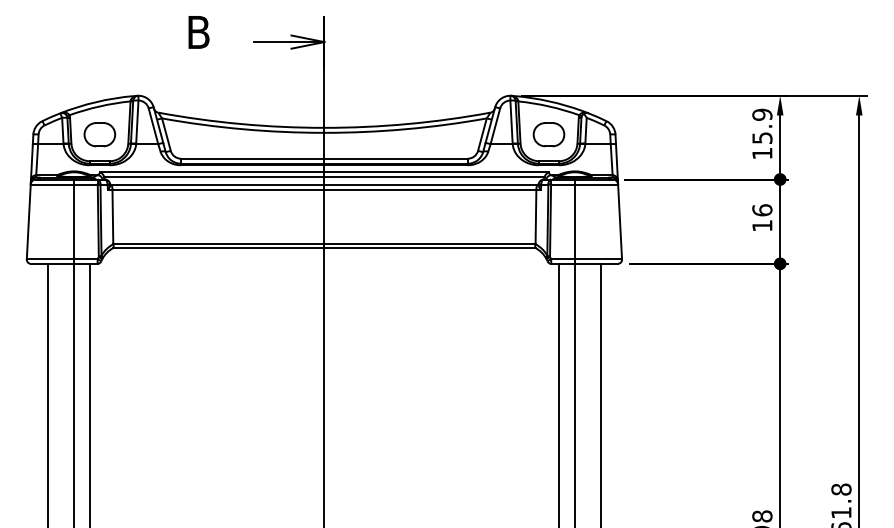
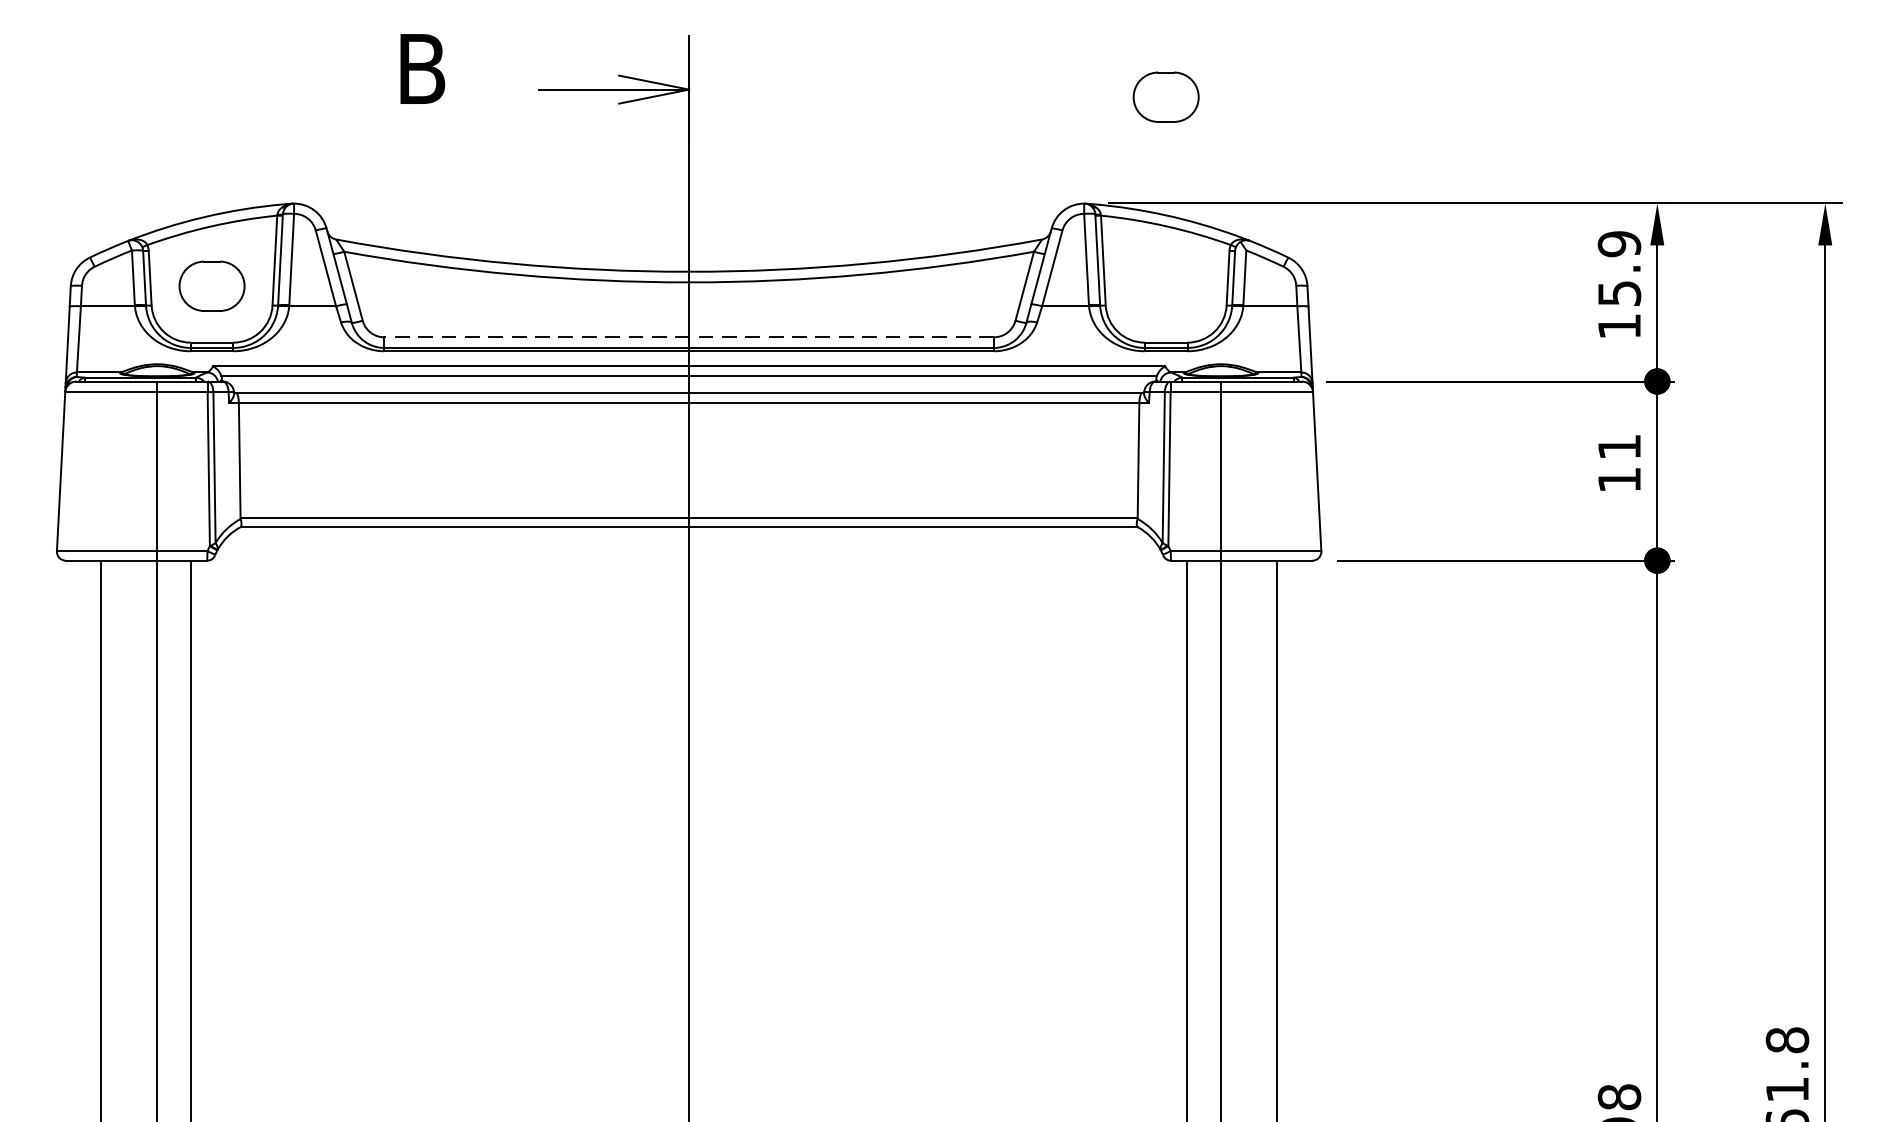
part: (548, 134) -> (1165, 96), moved
line: (323, 158) -> (687, 336), solid -> dashed
text: (762, 210) -> (1619, 447), 16 -> 11

